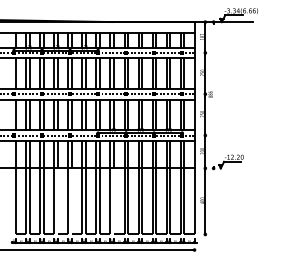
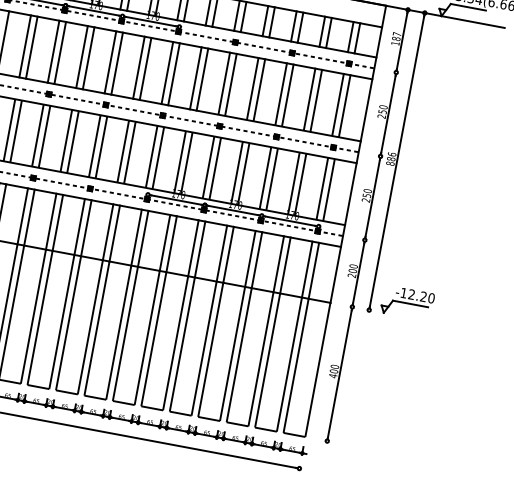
line: (213, 94) -> (396, 159), added
line: (57, 201) -> (39, 317), added
line: (71, 201) -> (68, 323), added
line: (113, 201) -> (153, 339), added

